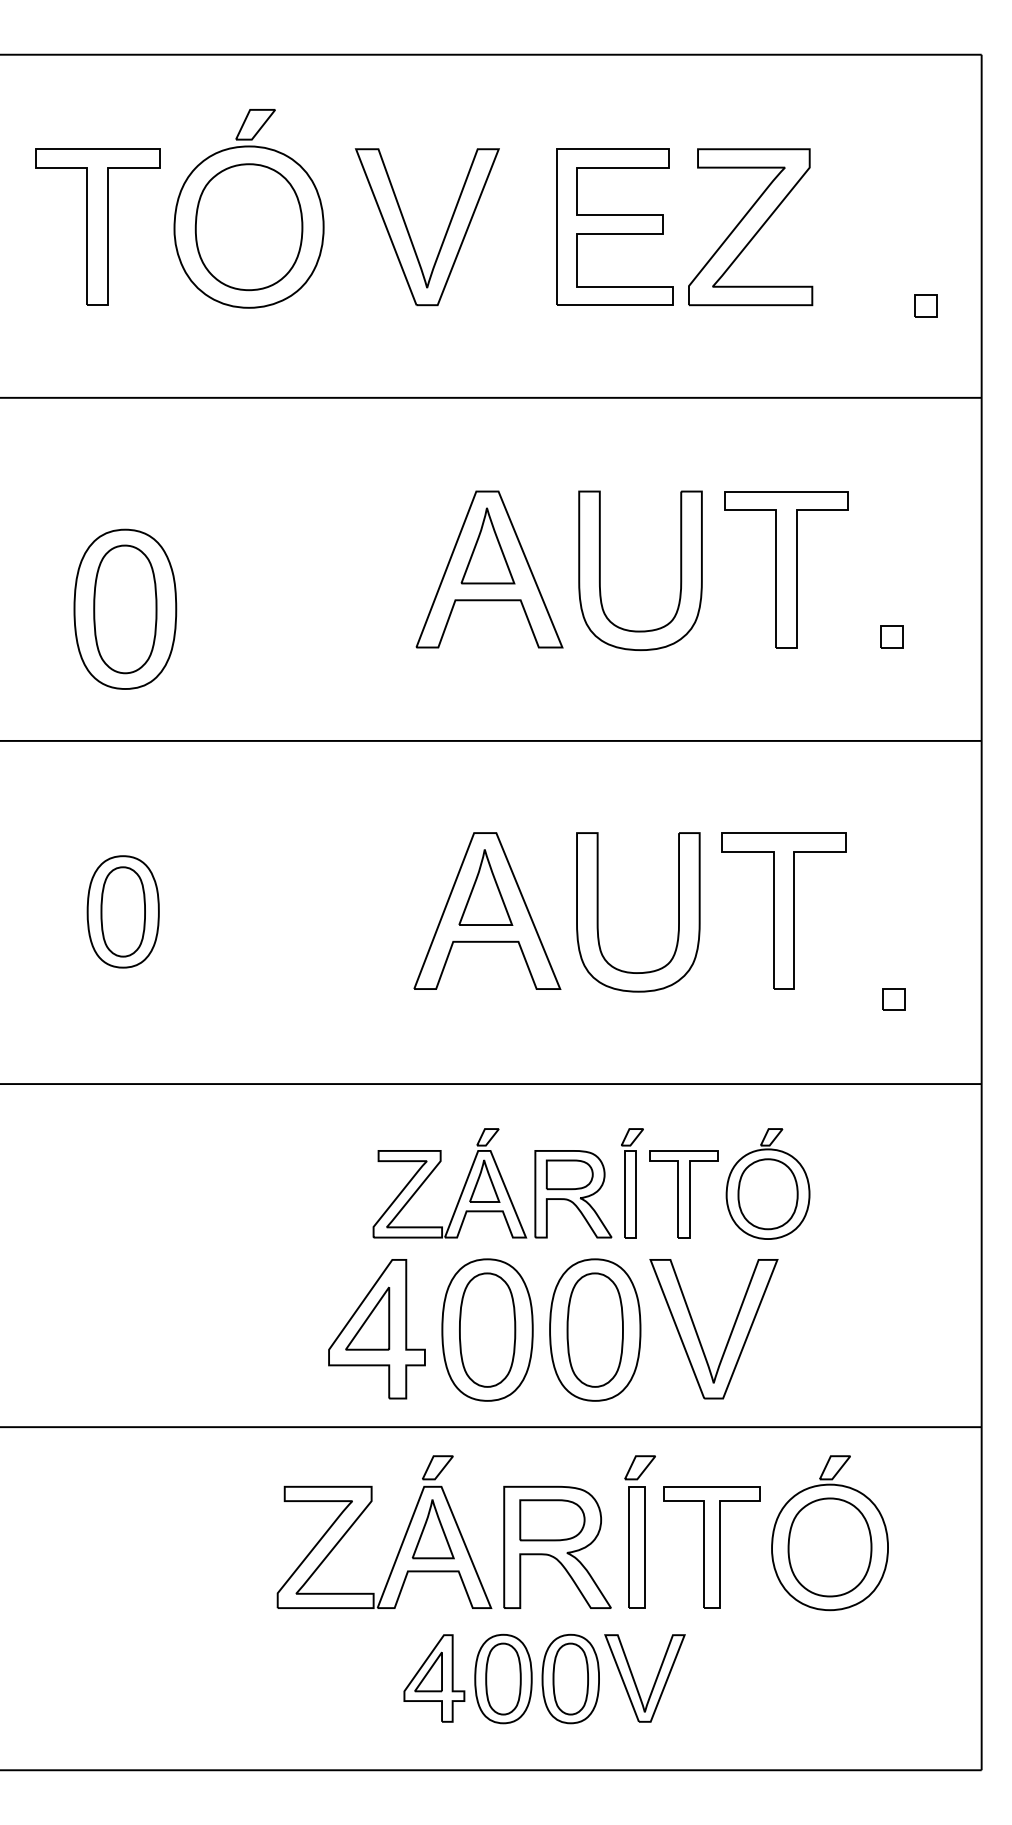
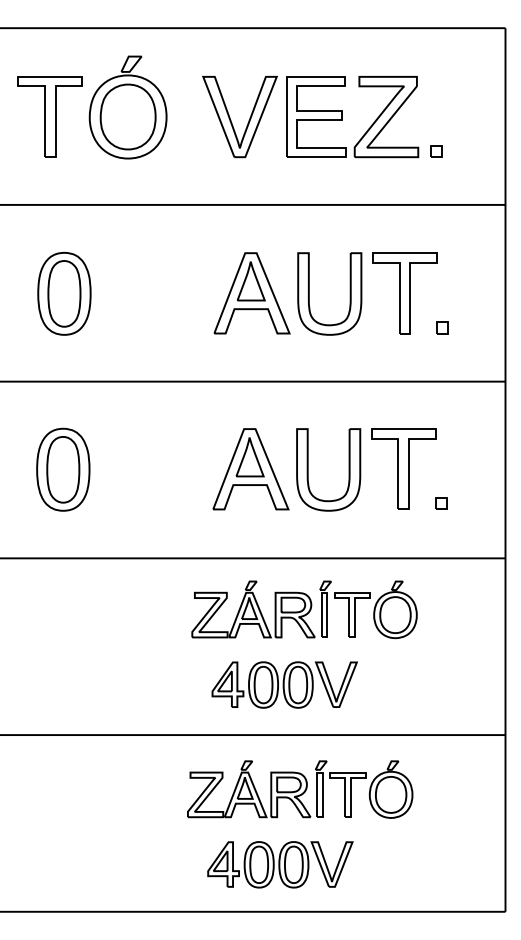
part: (410, 233) -> (231, 120), moved
part: (925, 305) -> (436, 151), moved
part: (125, 608) -> (64, 293), moved
part: (892, 635) -> (442, 327), moved
part: (123, 911) -> (63, 469), size x1.43
part: (894, 998) -> (441, 503), moved
part: (552, 1328) -> (284, 684), size x0.62
part: (583, 1532) -> (300, 789), size x0.71

